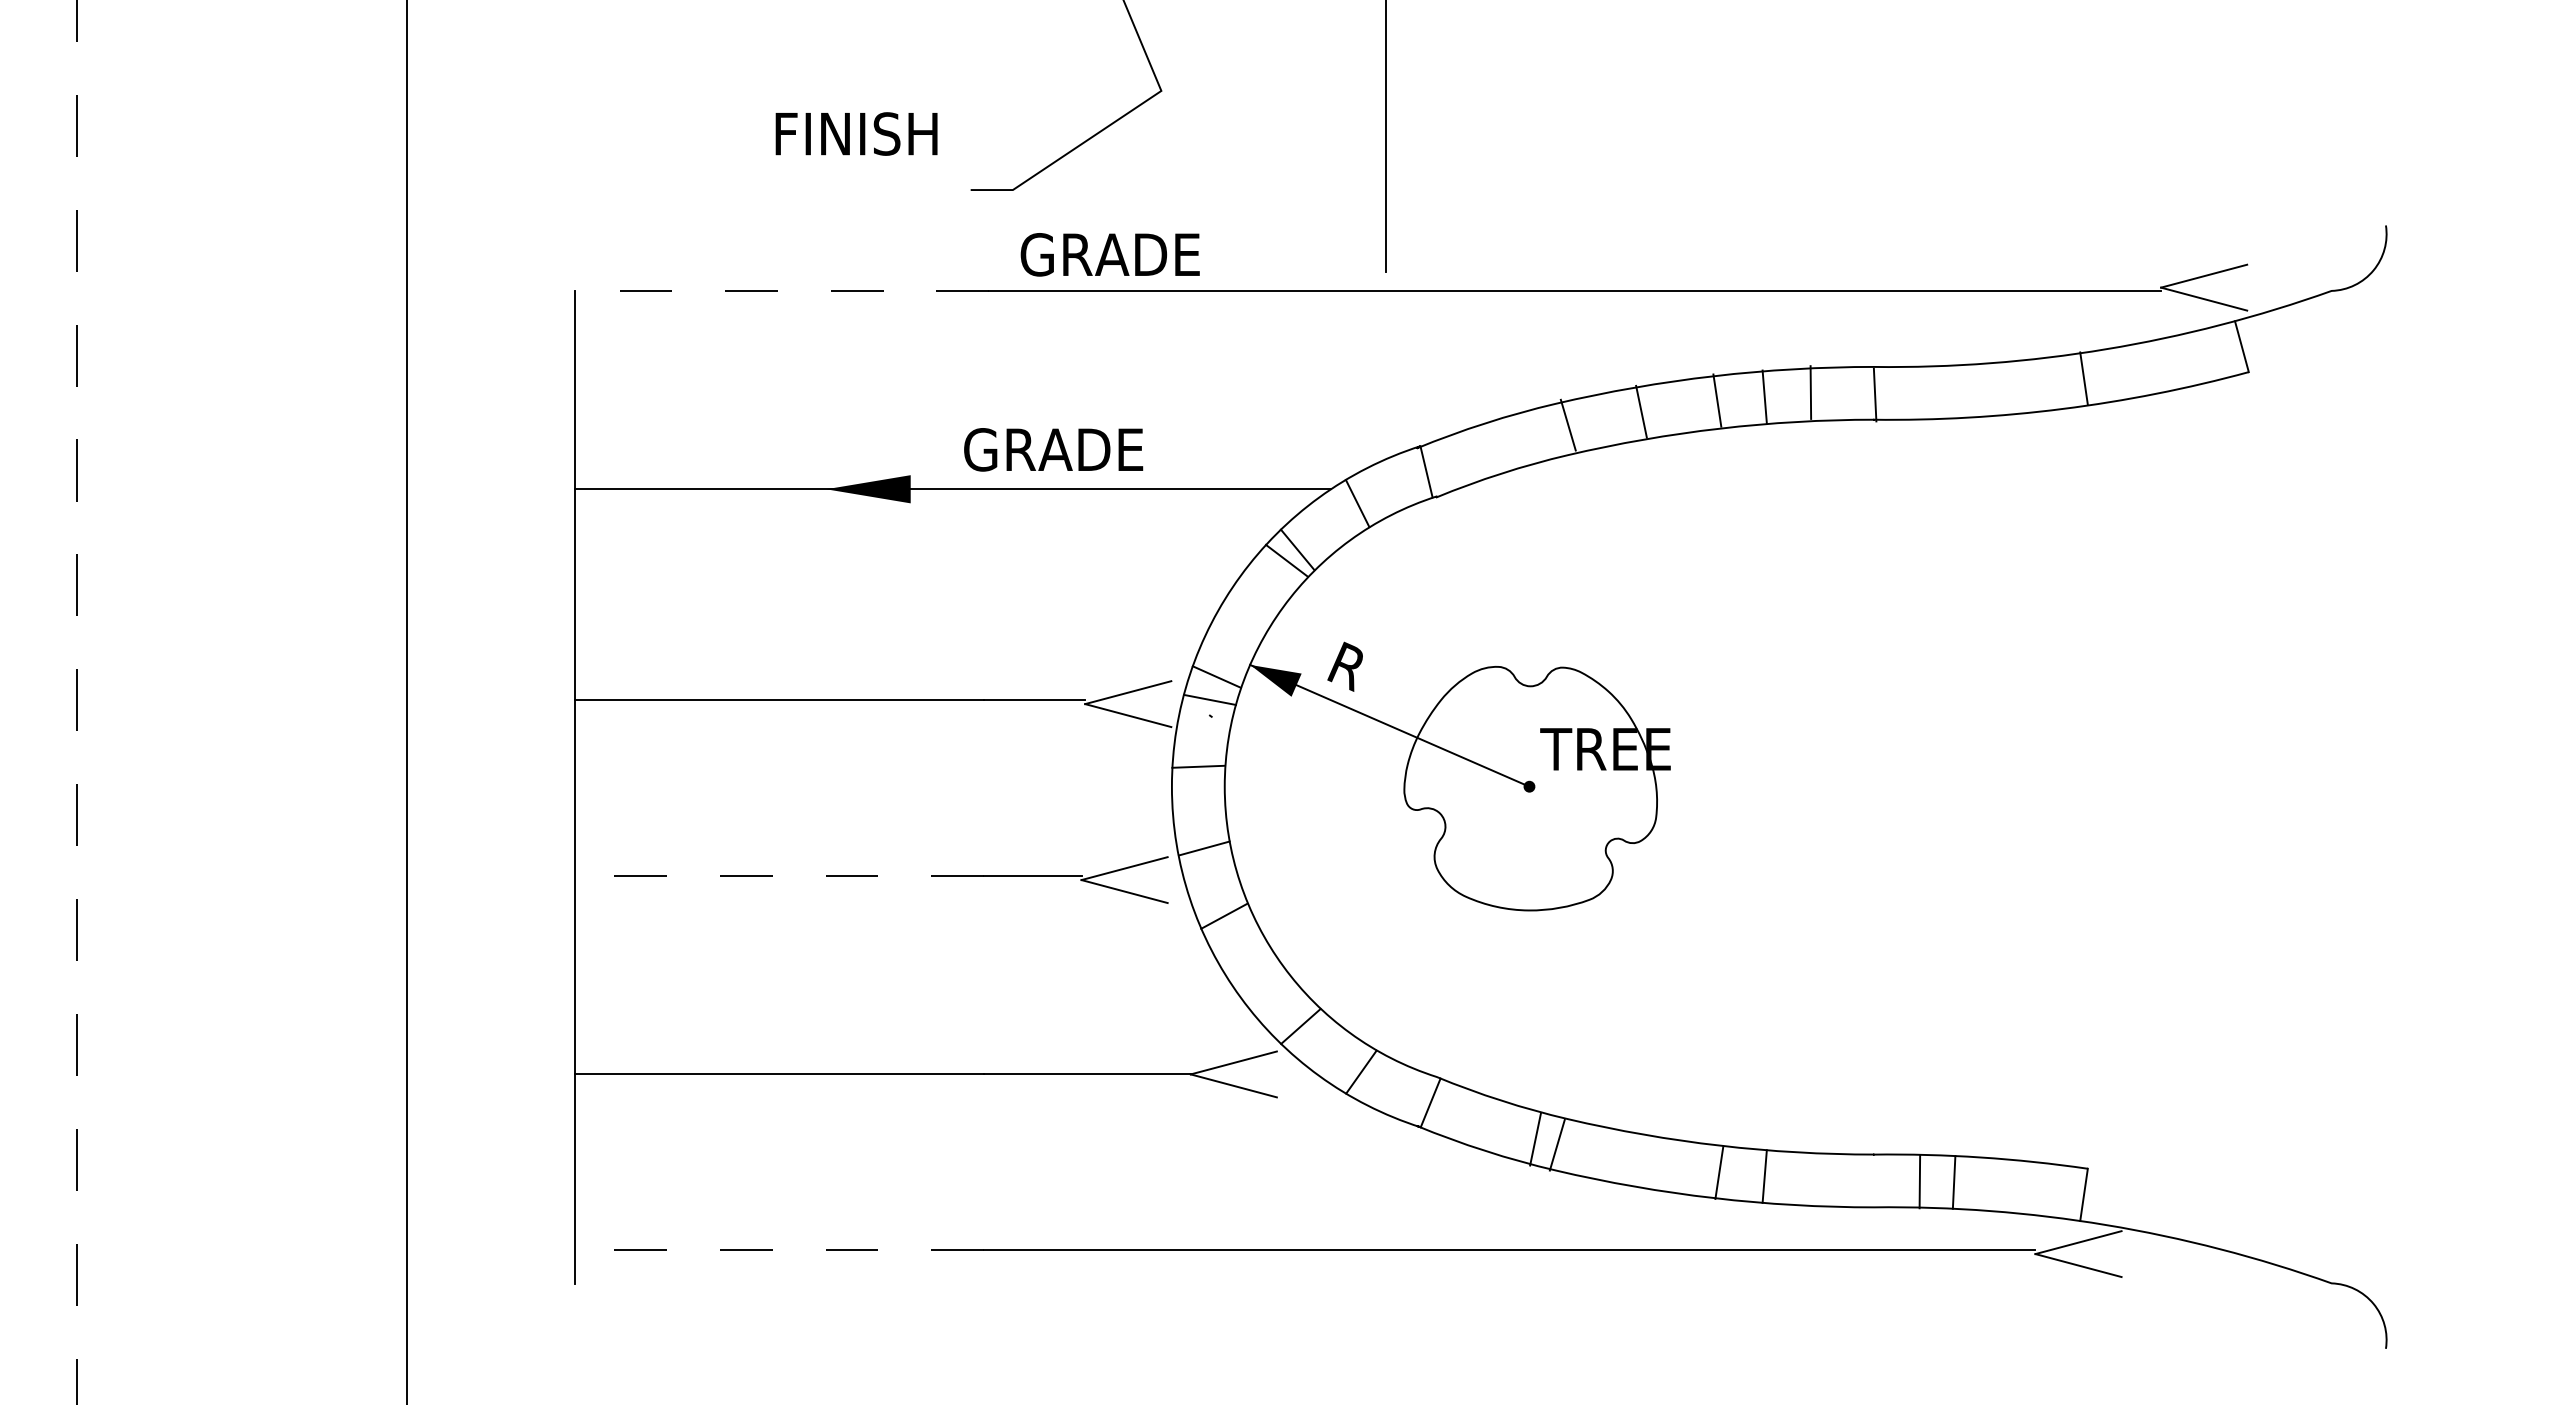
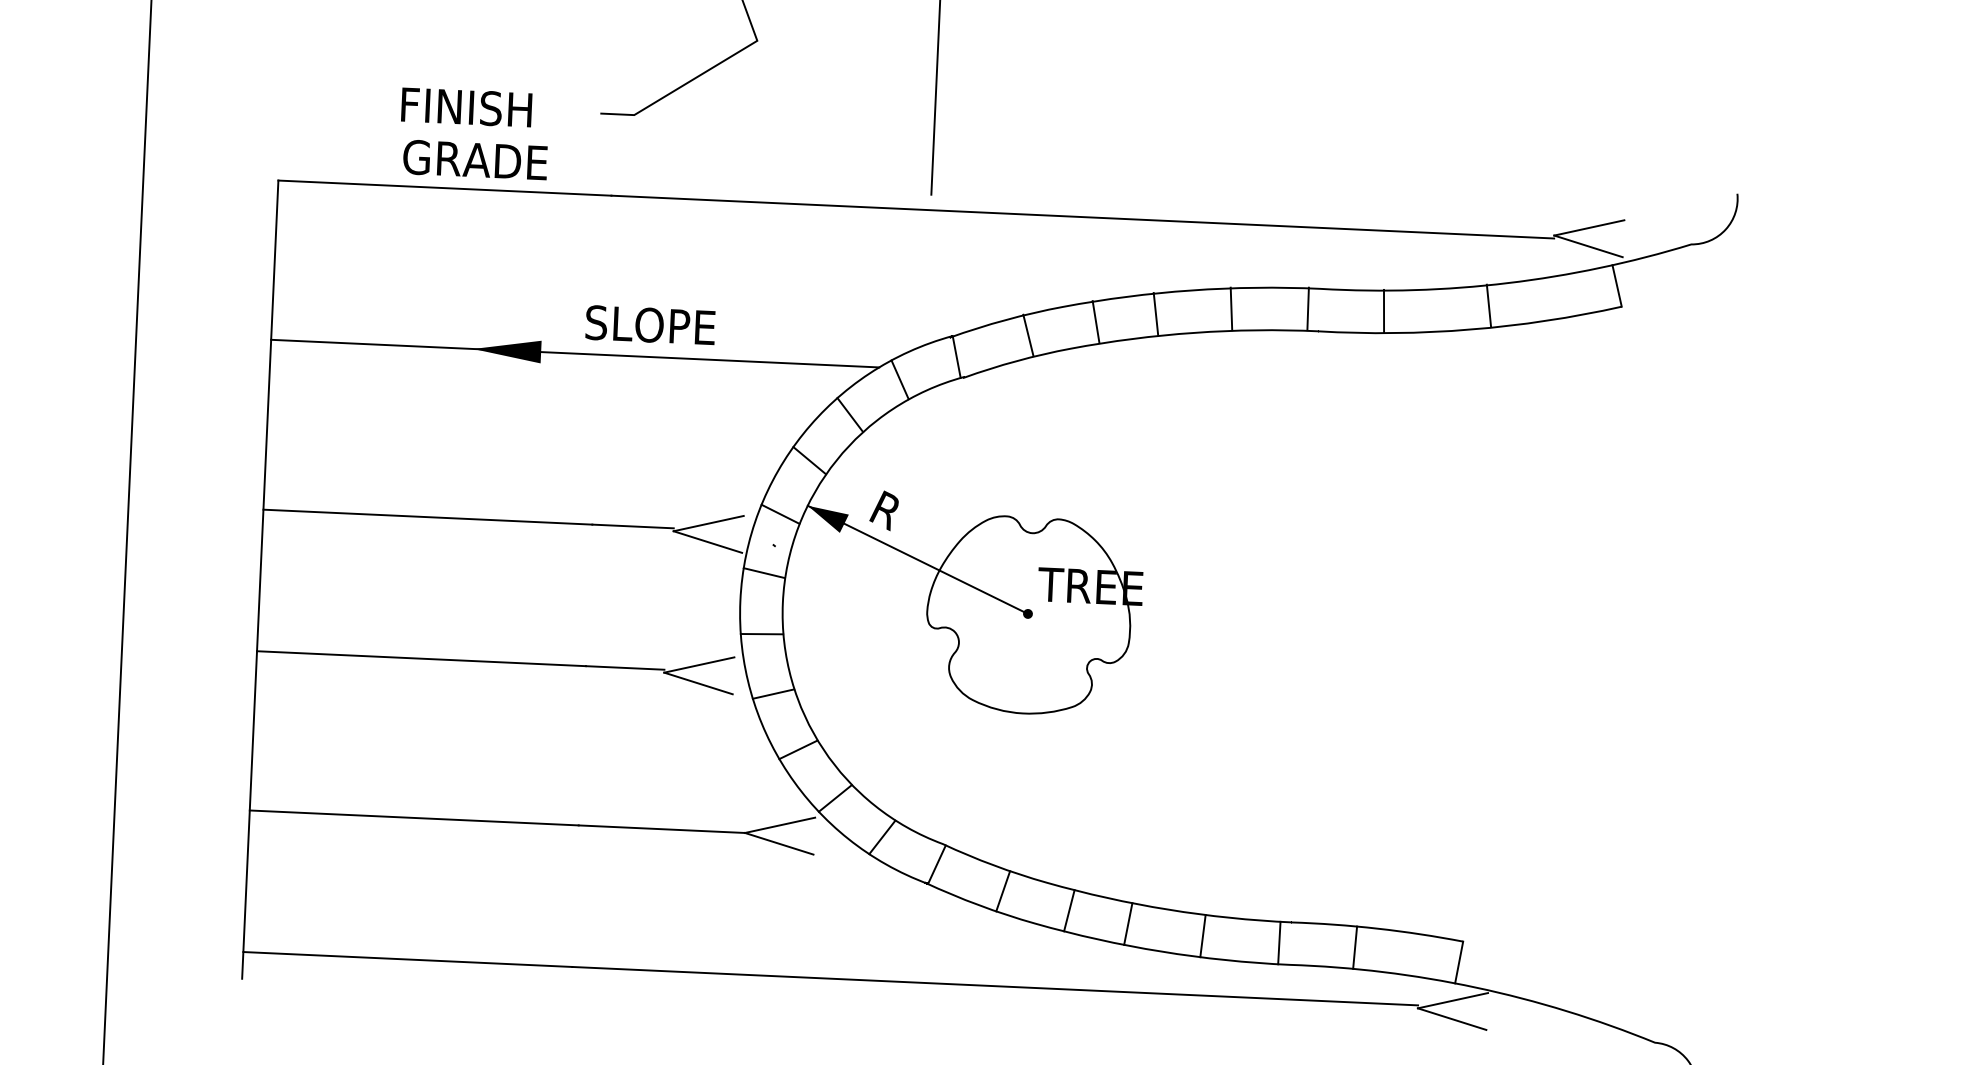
text: (856, 133) -> (466, 107), moved
text: (1109, 254) -> (474, 159), moved
line: (781, 291) -> (444, 188), dashed -> solid
line: (1810, 392) -> (1307, 308), moved
line: (1874, 394) -> (1383, 310), moved
line: (1717, 400) -> (1156, 314), moved
line: (1641, 411) -> (1096, 321), moved
line: (1567, 424) -> (1027, 334), moved
text: (1053, 449) -> (657, 325), GRADE -> SLOPE
line: (1286, 560) -> (809, 460), moved
line: (1209, 699) -> (763, 572), moved
line: (1198, 766) -> (761, 633), moved
line: (1203, 848) -> (772, 694), moved
line: (779, 876) -> (421, 658), dashed -> solid
line: (1224, 915) -> (798, 749), moved
line: (1535, 1139) -> (1069, 910), moved
line: (1556, 1144) -> (1002, 890), moved
line: (1719, 1172) -> (1128, 923), moved
line: (1919, 1181) -> (1279, 942), moved
line: (779, 1250) -> (407, 959), dashed -> solid

